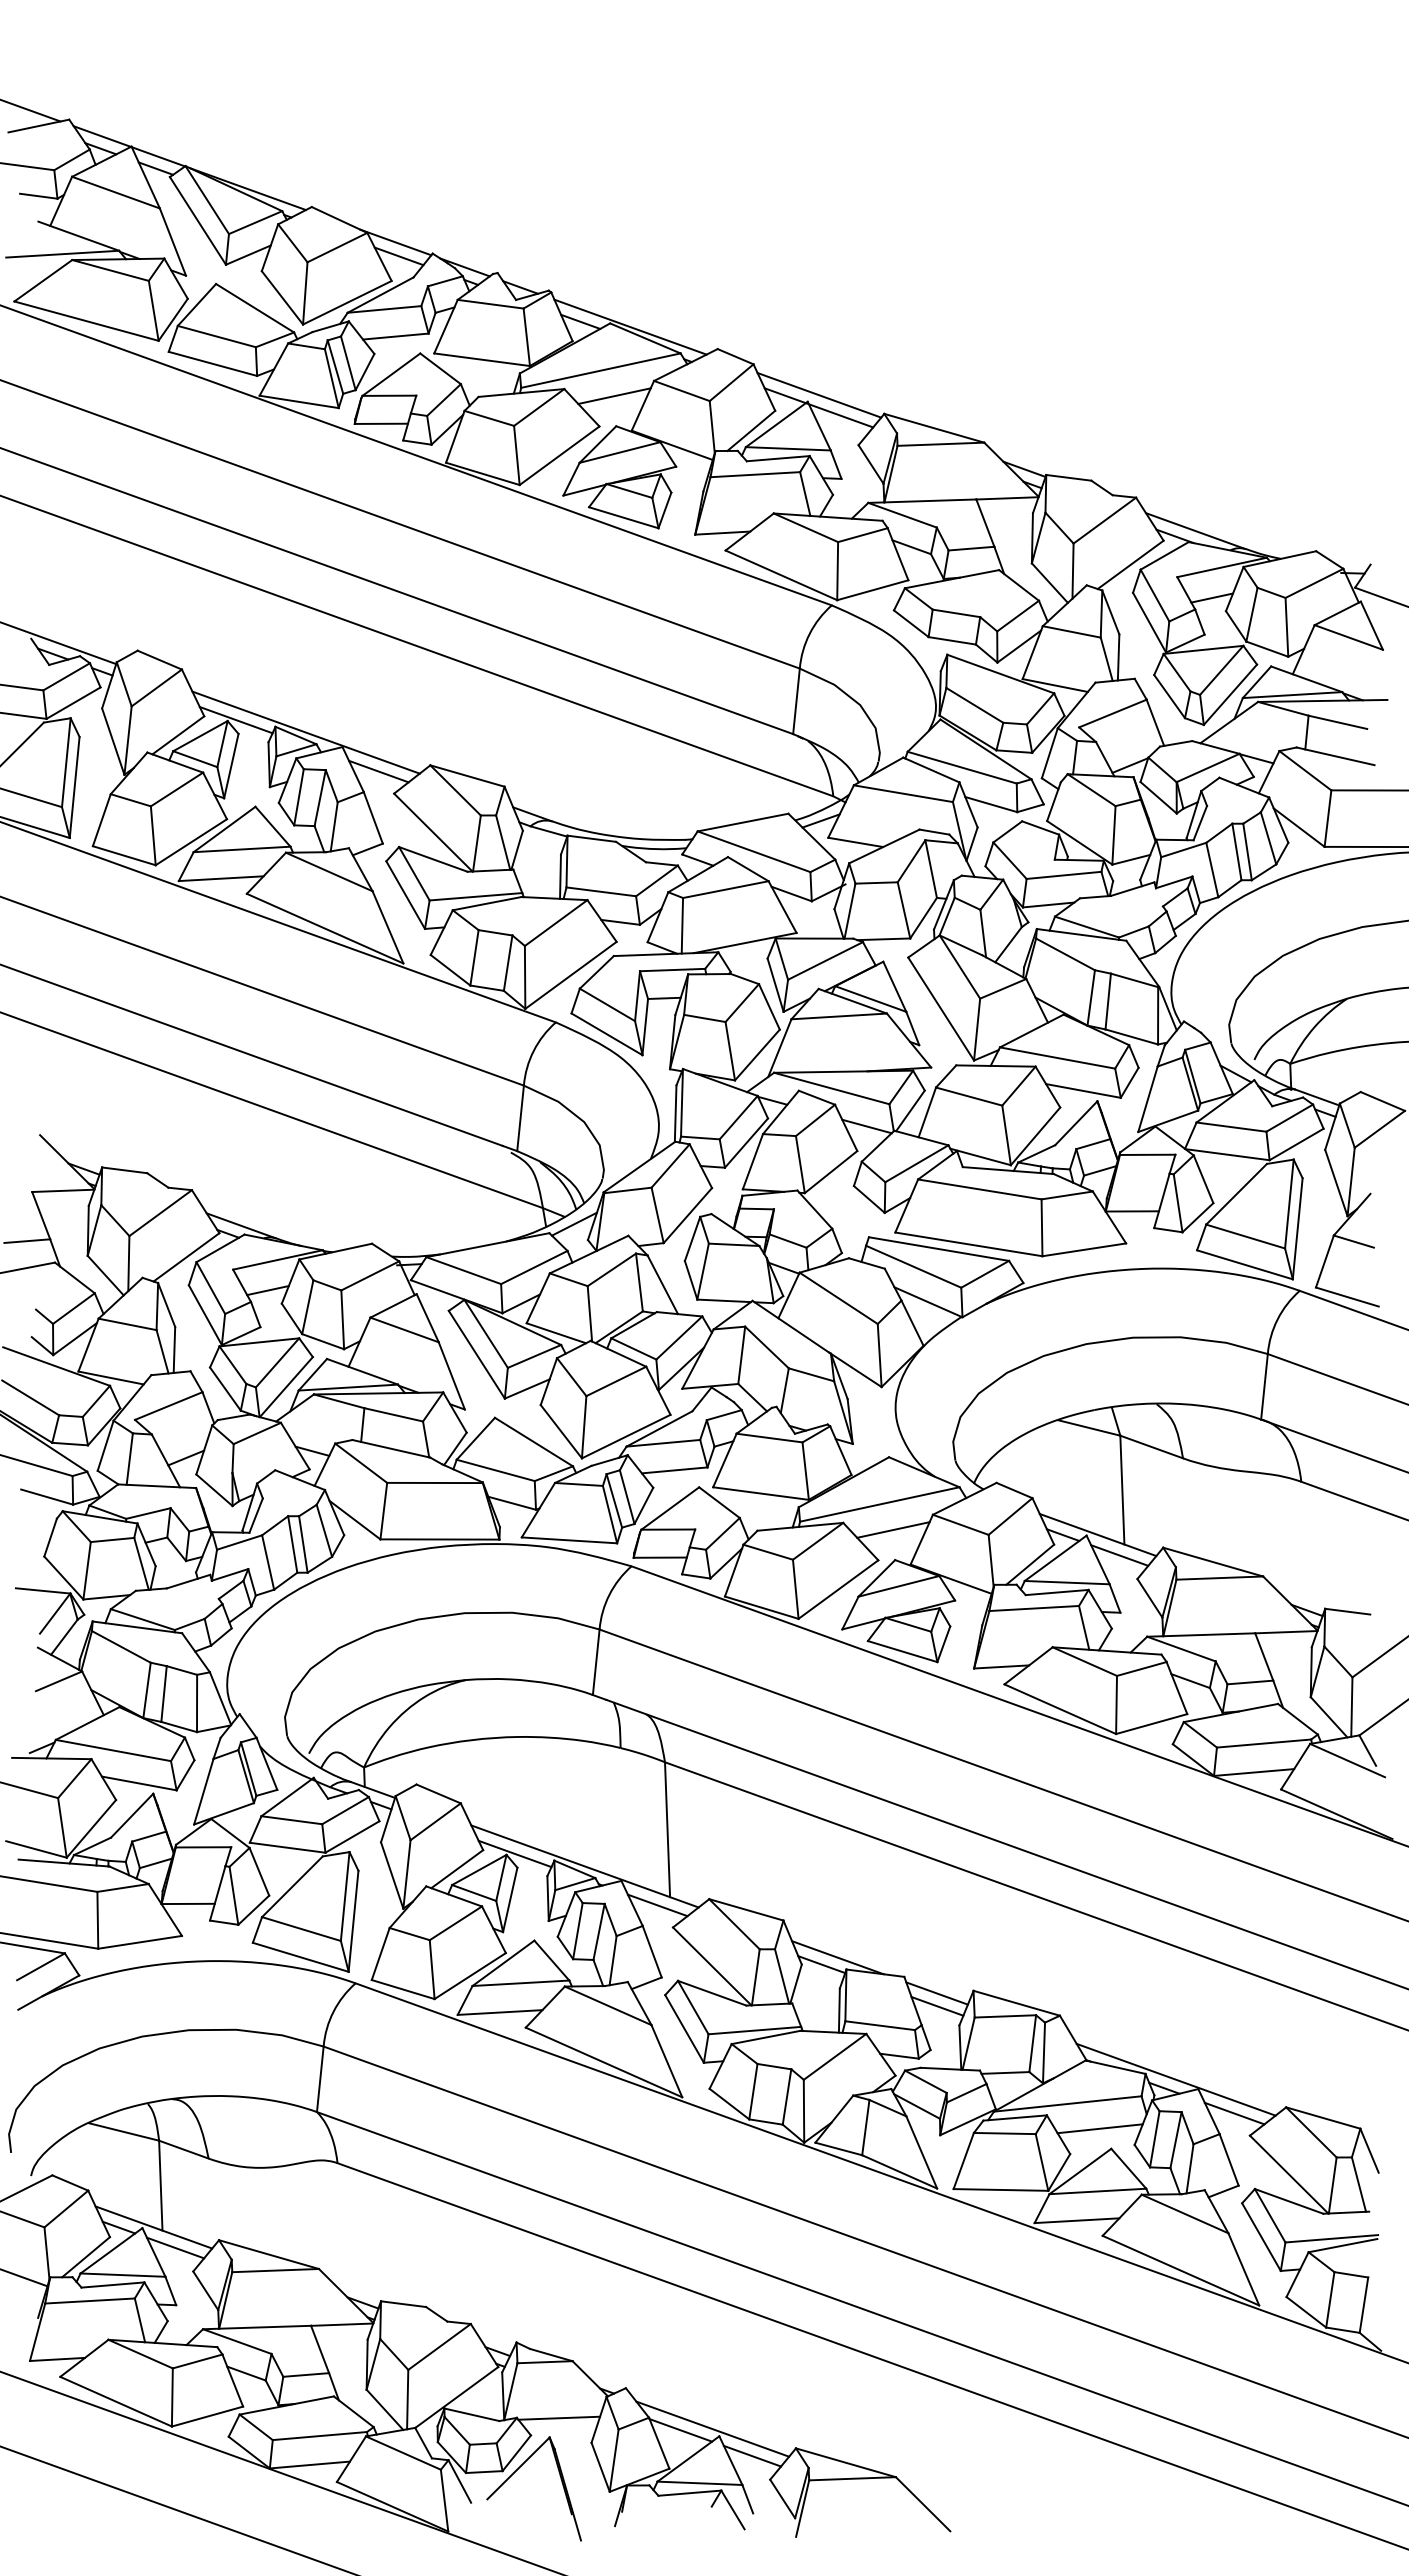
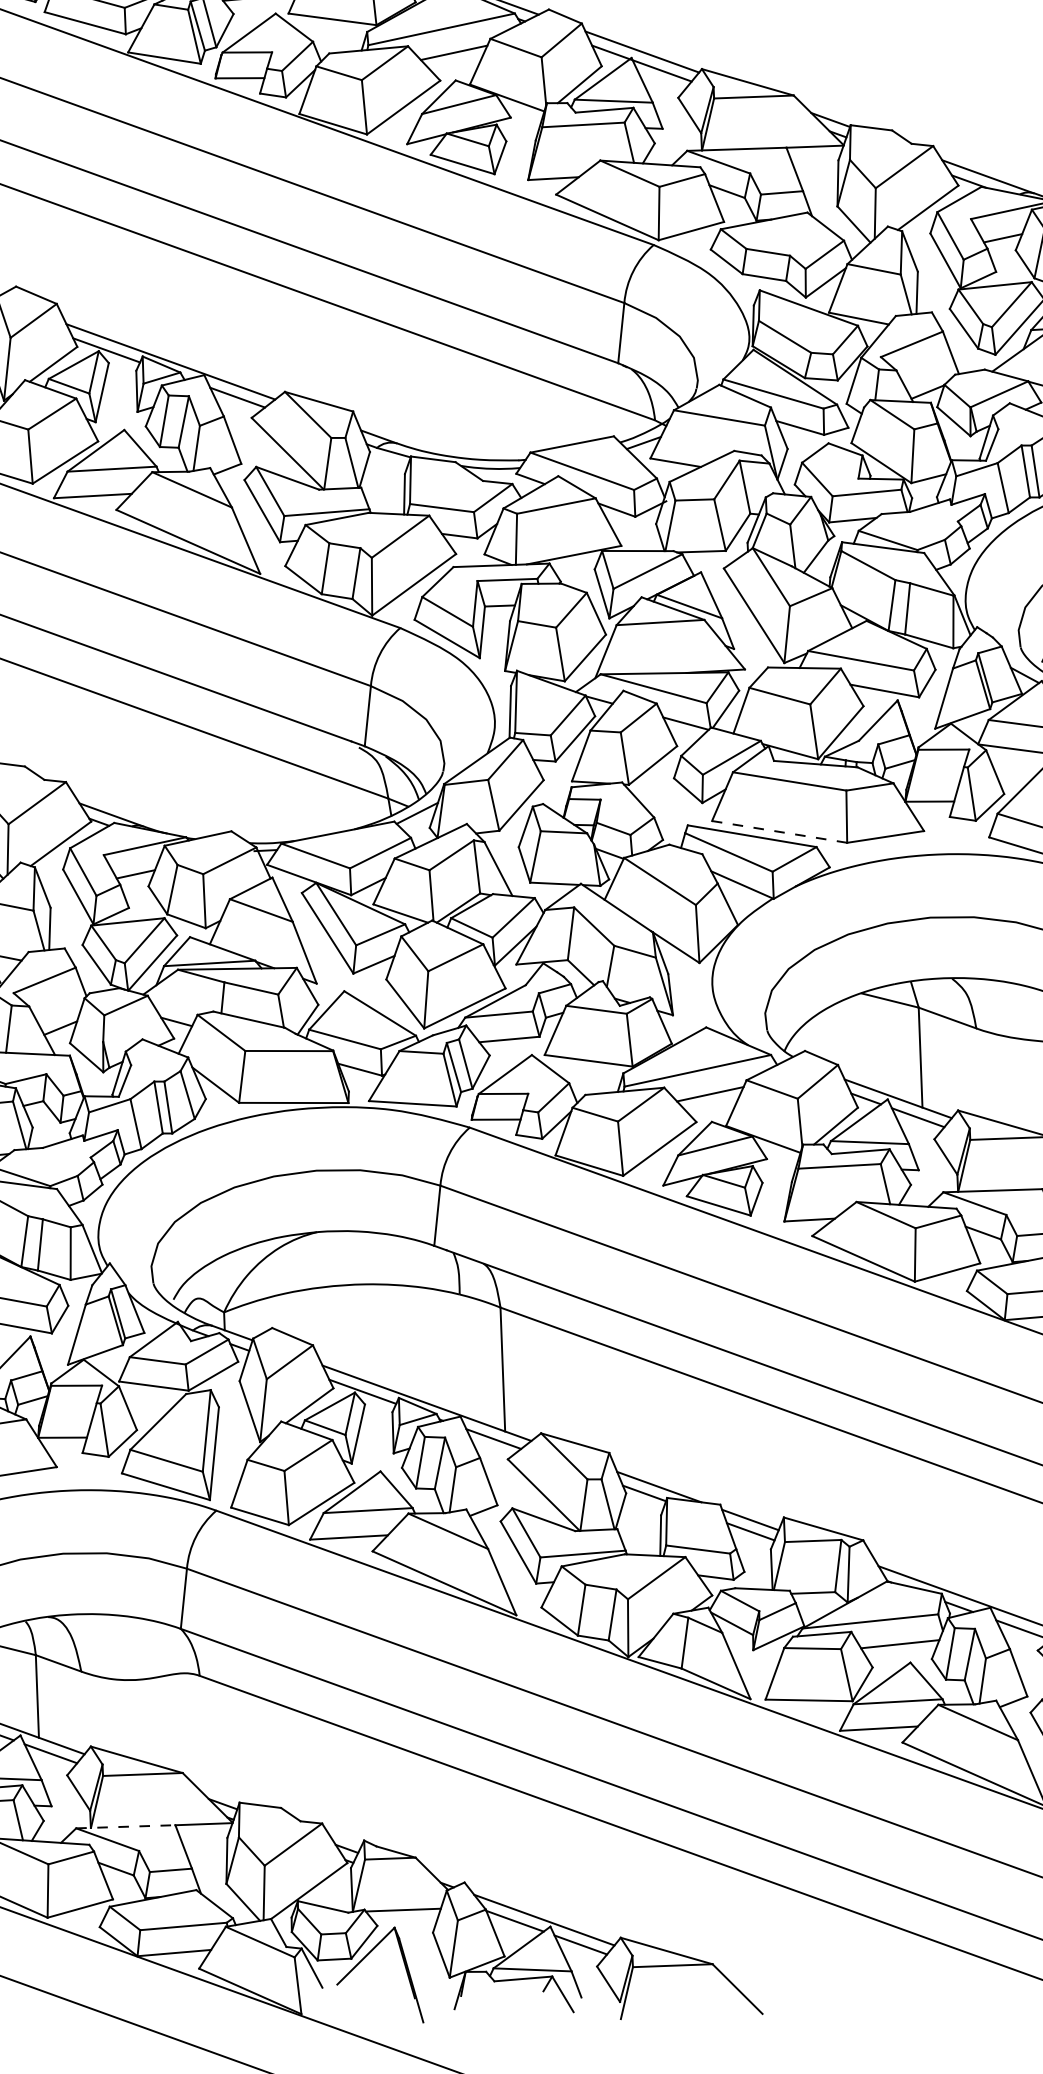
line: (968, 1244) -> (779, 832), solid -> dashed
line: (257, 2327) -> (126, 1826), solid -> dashed

